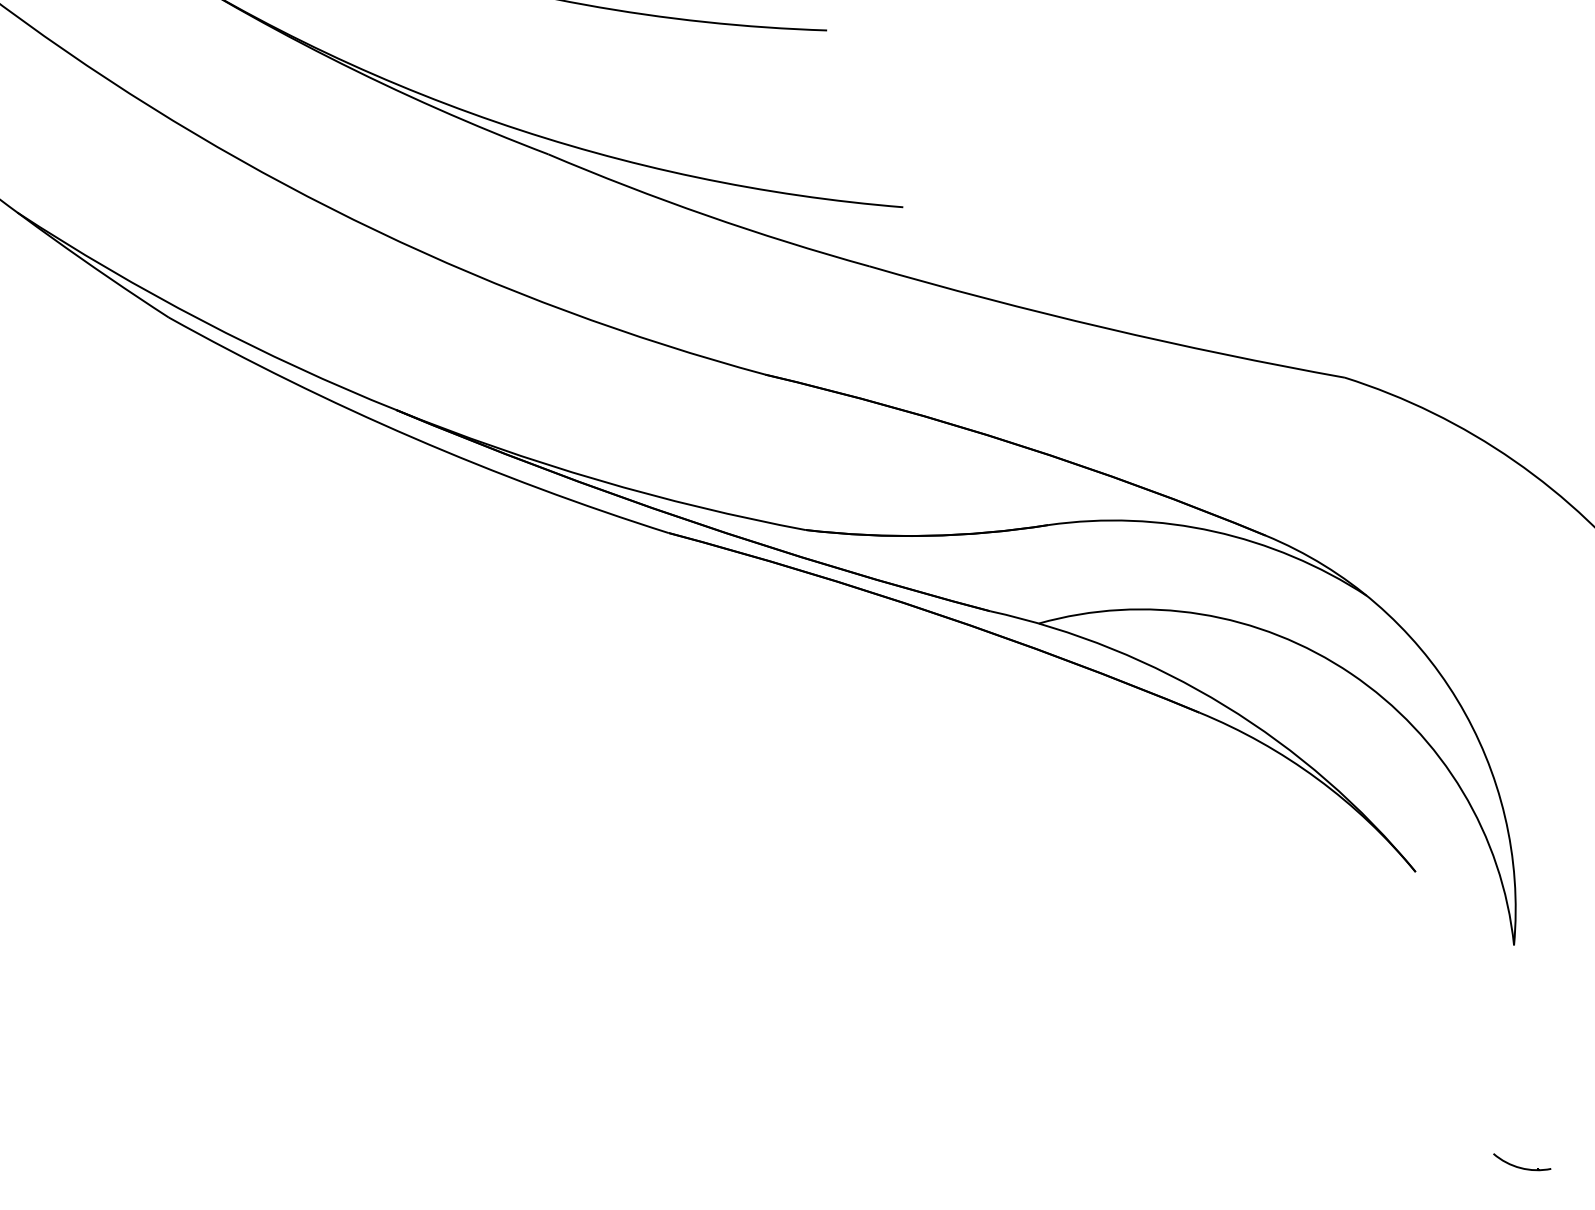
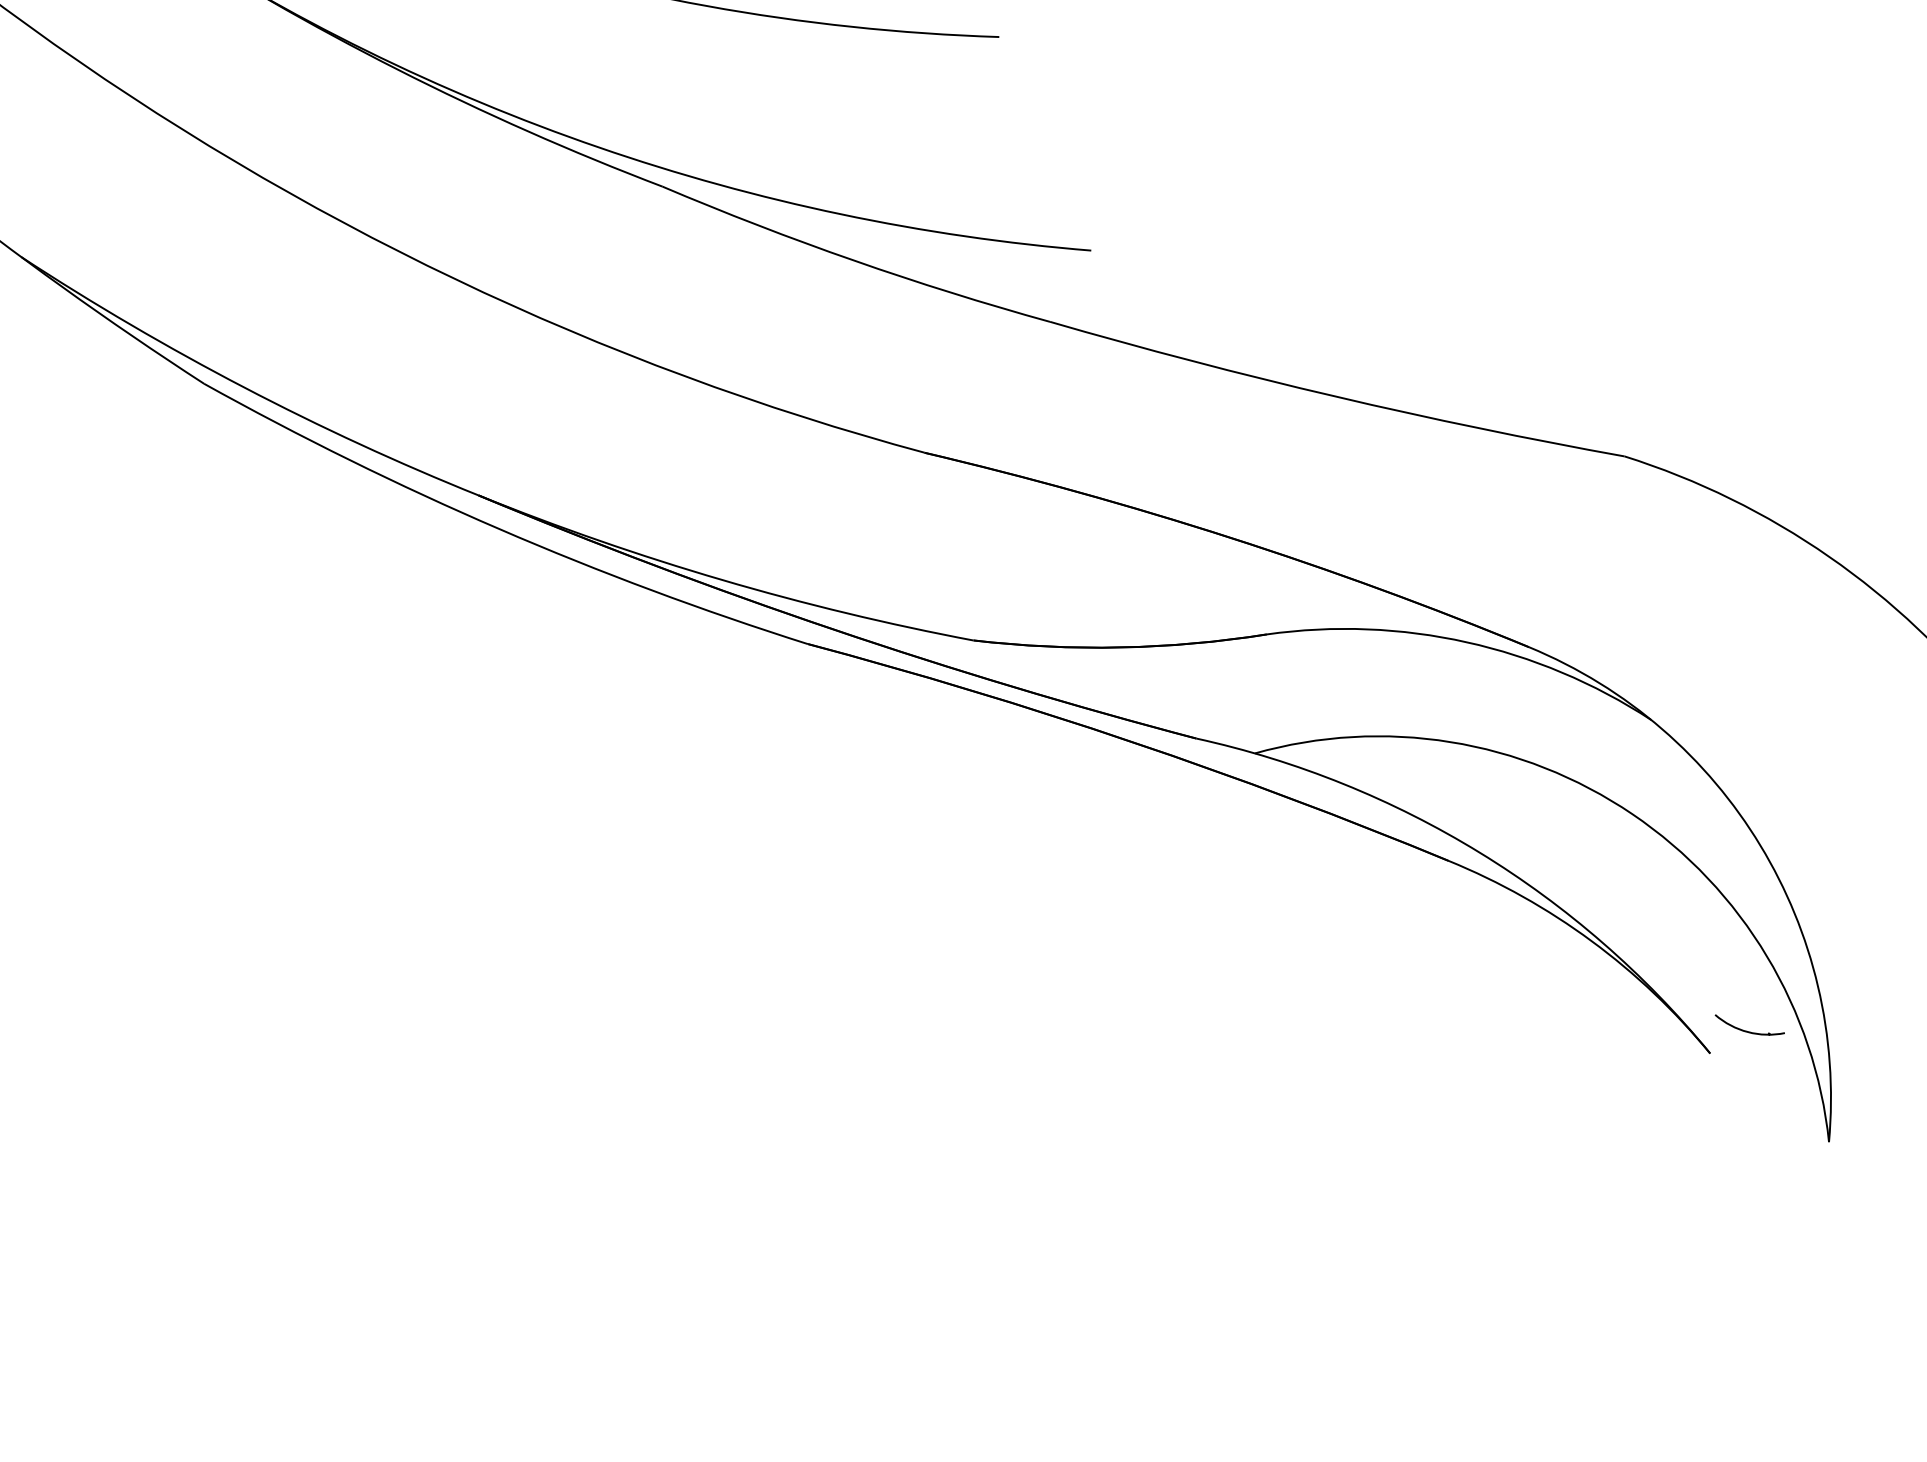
part: (1519, 1166) -> (1746, 1030), moved

